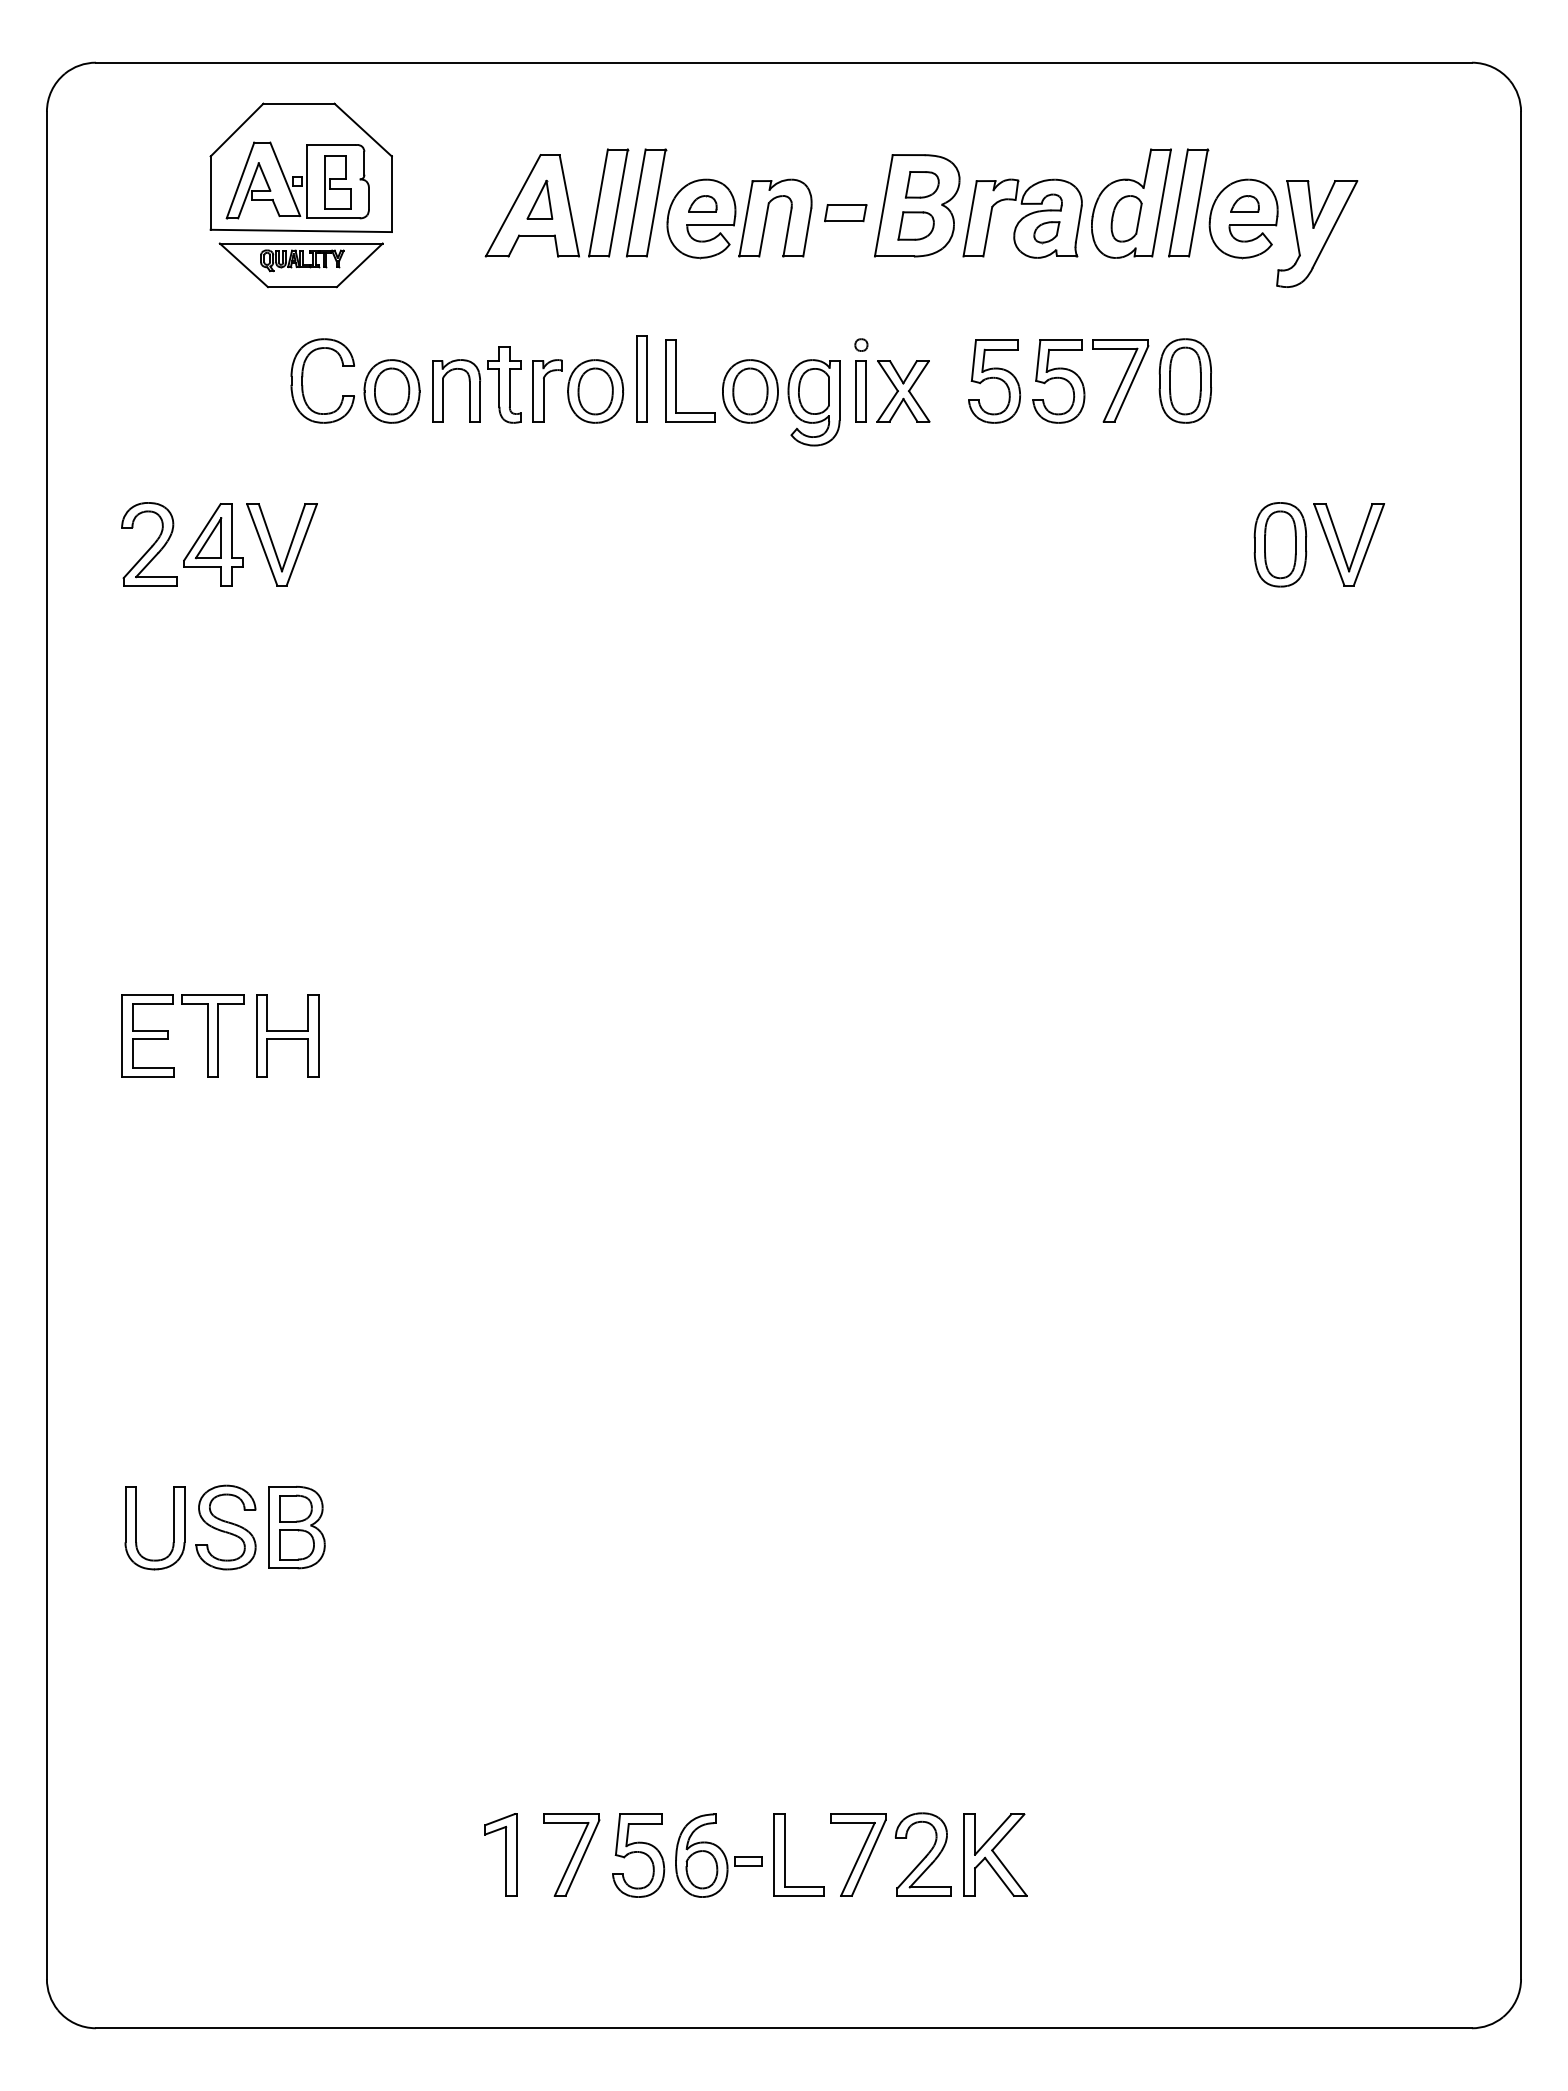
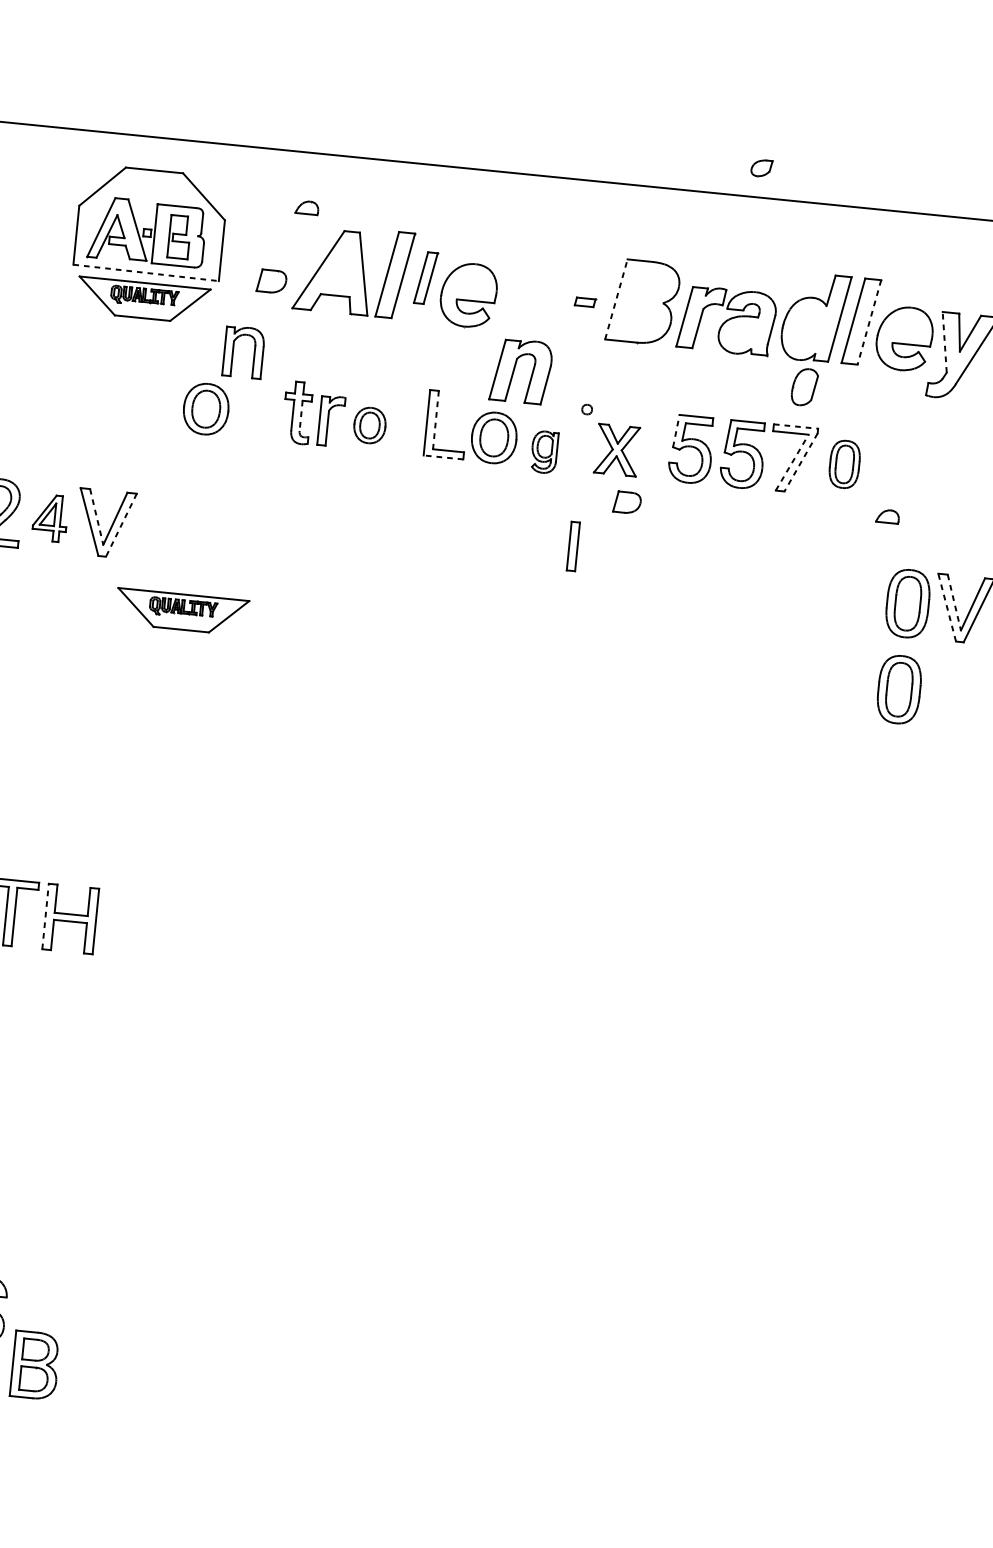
part: (922, 184) -> (627, 502), moved
part: (539, 199) -> (340, 266), removed
part: (646, 202) -> (425, 277), size x0.6
part: (702, 203) -> (307, 207), moved
line: (1198, 203) -> (869, 322), solid -> dashed
part: (1244, 203) -> (887, 516), moved
line: (883, 205) -> (616, 299), solid -> dashed
part: (845, 213) -> (584, 302), size x0.6
part: (767, 217) -> (514, 370), moved
part: (1126, 218) -> (804, 386), moved
line: (1293, 218) -> (944, 342), solid -> dashed
part: (915, 225) -> (271, 280), moved
line: (301, 230) -> (146, 272), solid -> dashed
part: (1046, 232) -> (761, 168), moved
line: (1120, 340) -> (795, 426), solid -> dashed
line: (973, 360) -> (676, 430), solid -> dashed
part: (303, 376) -> (136, 390), removed
line: (676, 377) -> (435, 420), solid -> dashed
part: (641, 378) -> (407, 418), removed
part: (1185, 380) -> (844, 464), size x0.7
line: (1120, 384) -> (792, 462), solid -> dashed
line: (1131, 384) -> (801, 462), solid -> dashed
line: (509, 387) -> (300, 415), solid -> dashed
part: (443, 390) -> (233, 351), moved
part: (595, 391) -> (369, 425), size x0.7
part: (860, 391) -> (572, 546), moved
part: (813, 402) -> (544, 451), size x0.6
line: (690, 421) -> (443, 457), solid -> dashed
line: (270, 537) -> (96, 516), solid -> dashed
line: (1337, 537) -> (954, 602), solid -> dashed
part: (213, 544) -> (50, 517), size x0.7
line: (1329, 544) -> (947, 607), solid -> dashed
line: (301, 545) -> (121, 525), solid -> dashed
part: (386, 644) -> (181, 612), added
part: (1280, 651) -> (899, 689), added
line: (256, 1036) -> (45, 916), solid -> dashed
part: (296, 1527) -> (34, 1365), moved

